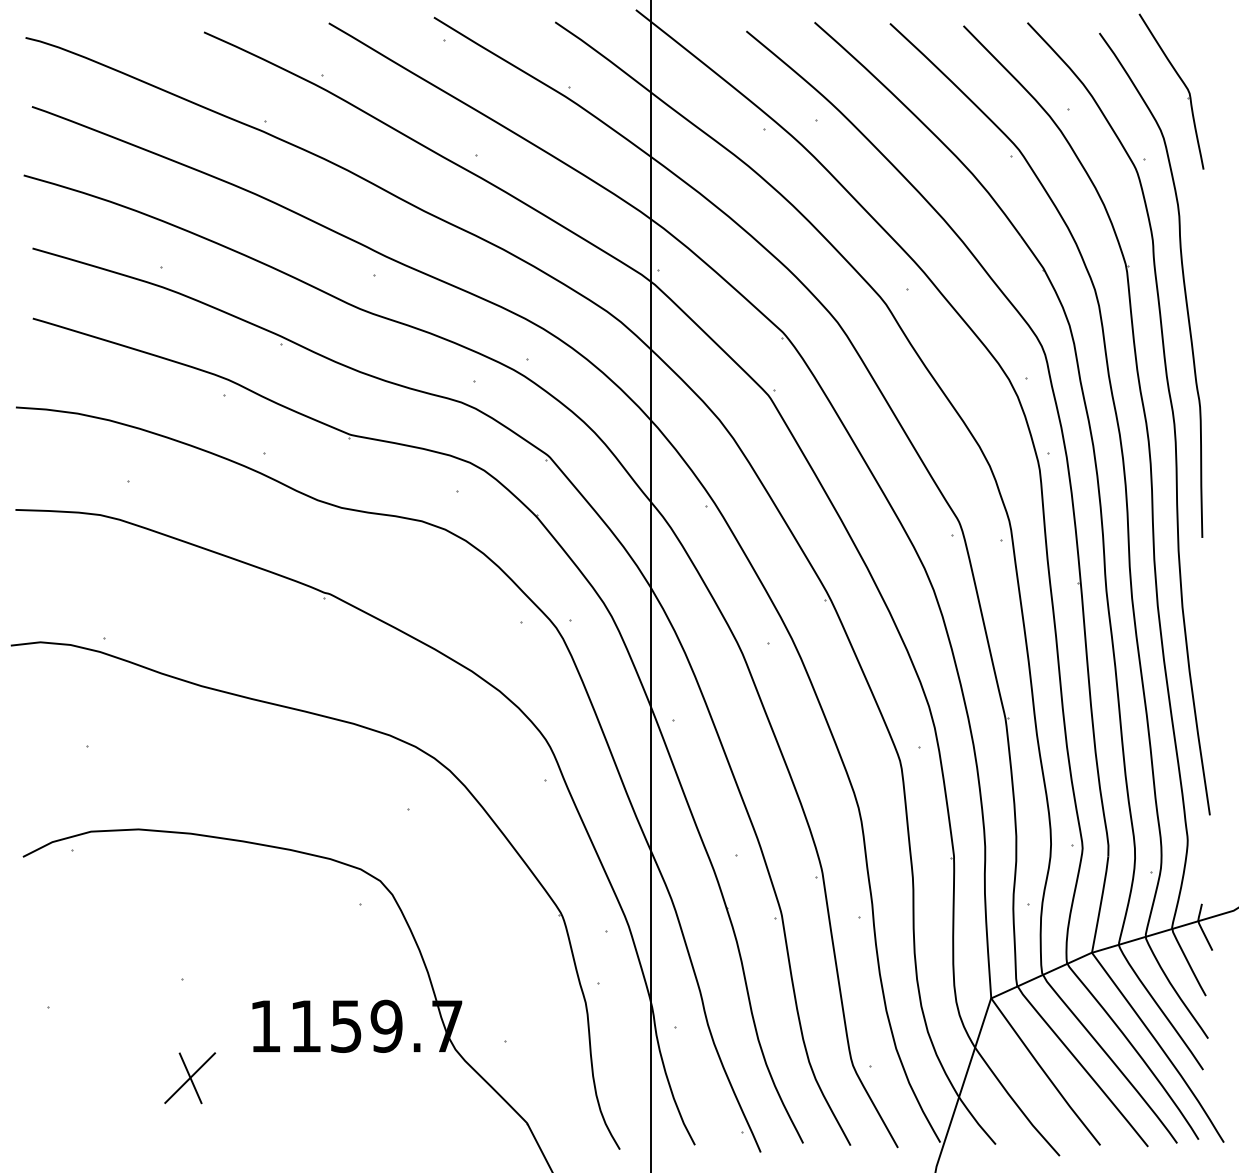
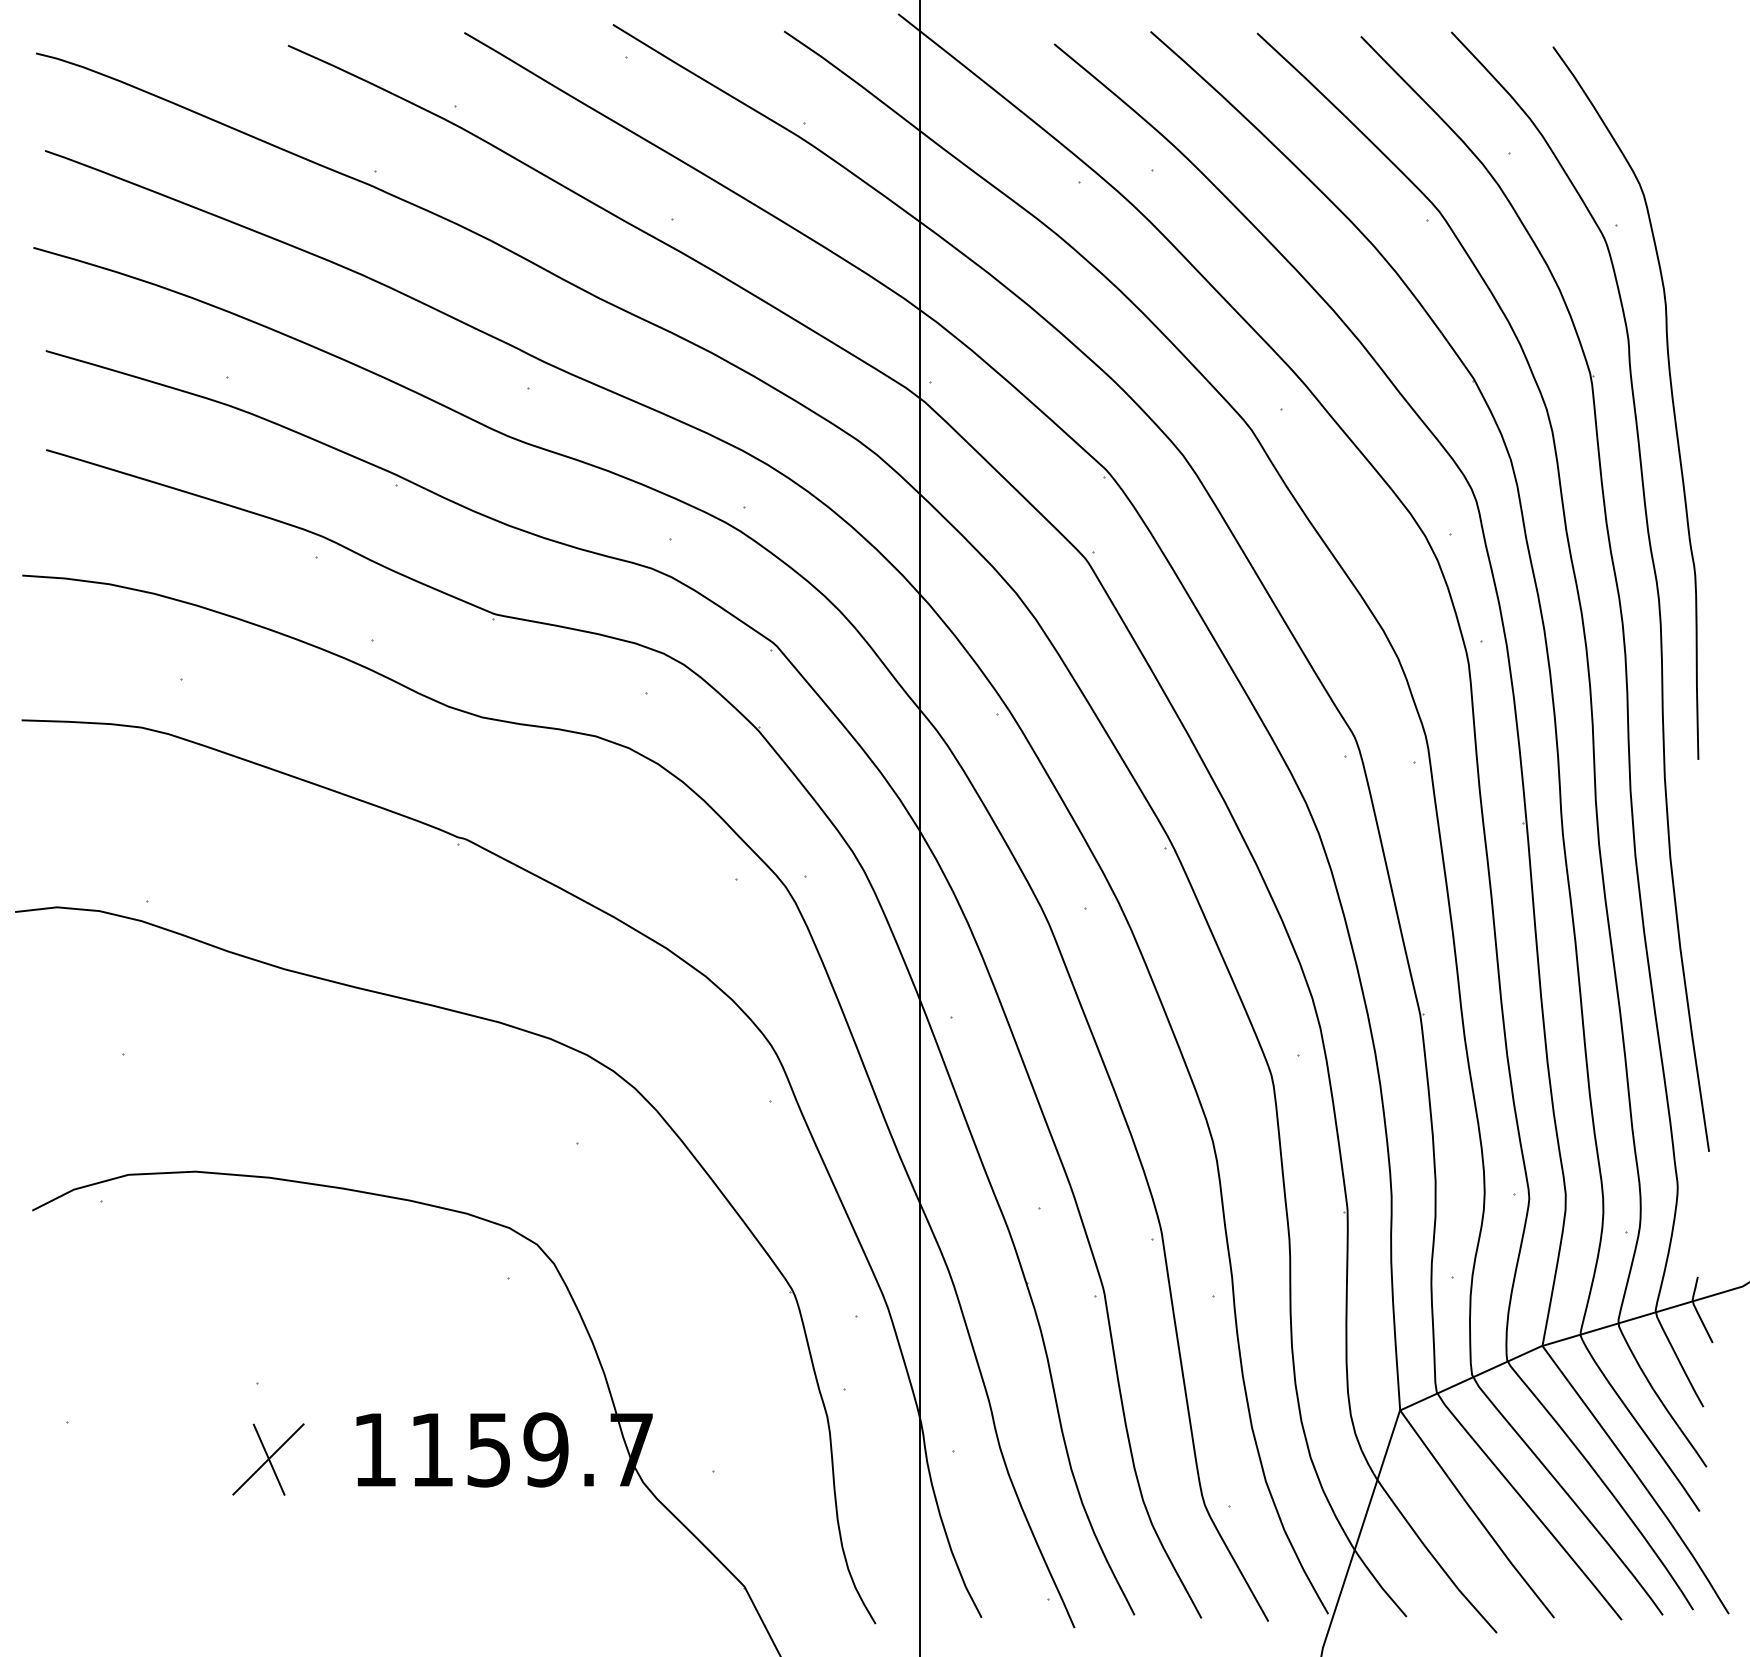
part: (1182, 83) -> (1670, 117), removed
part: (190, 1078) -> (268, 1459), moved

